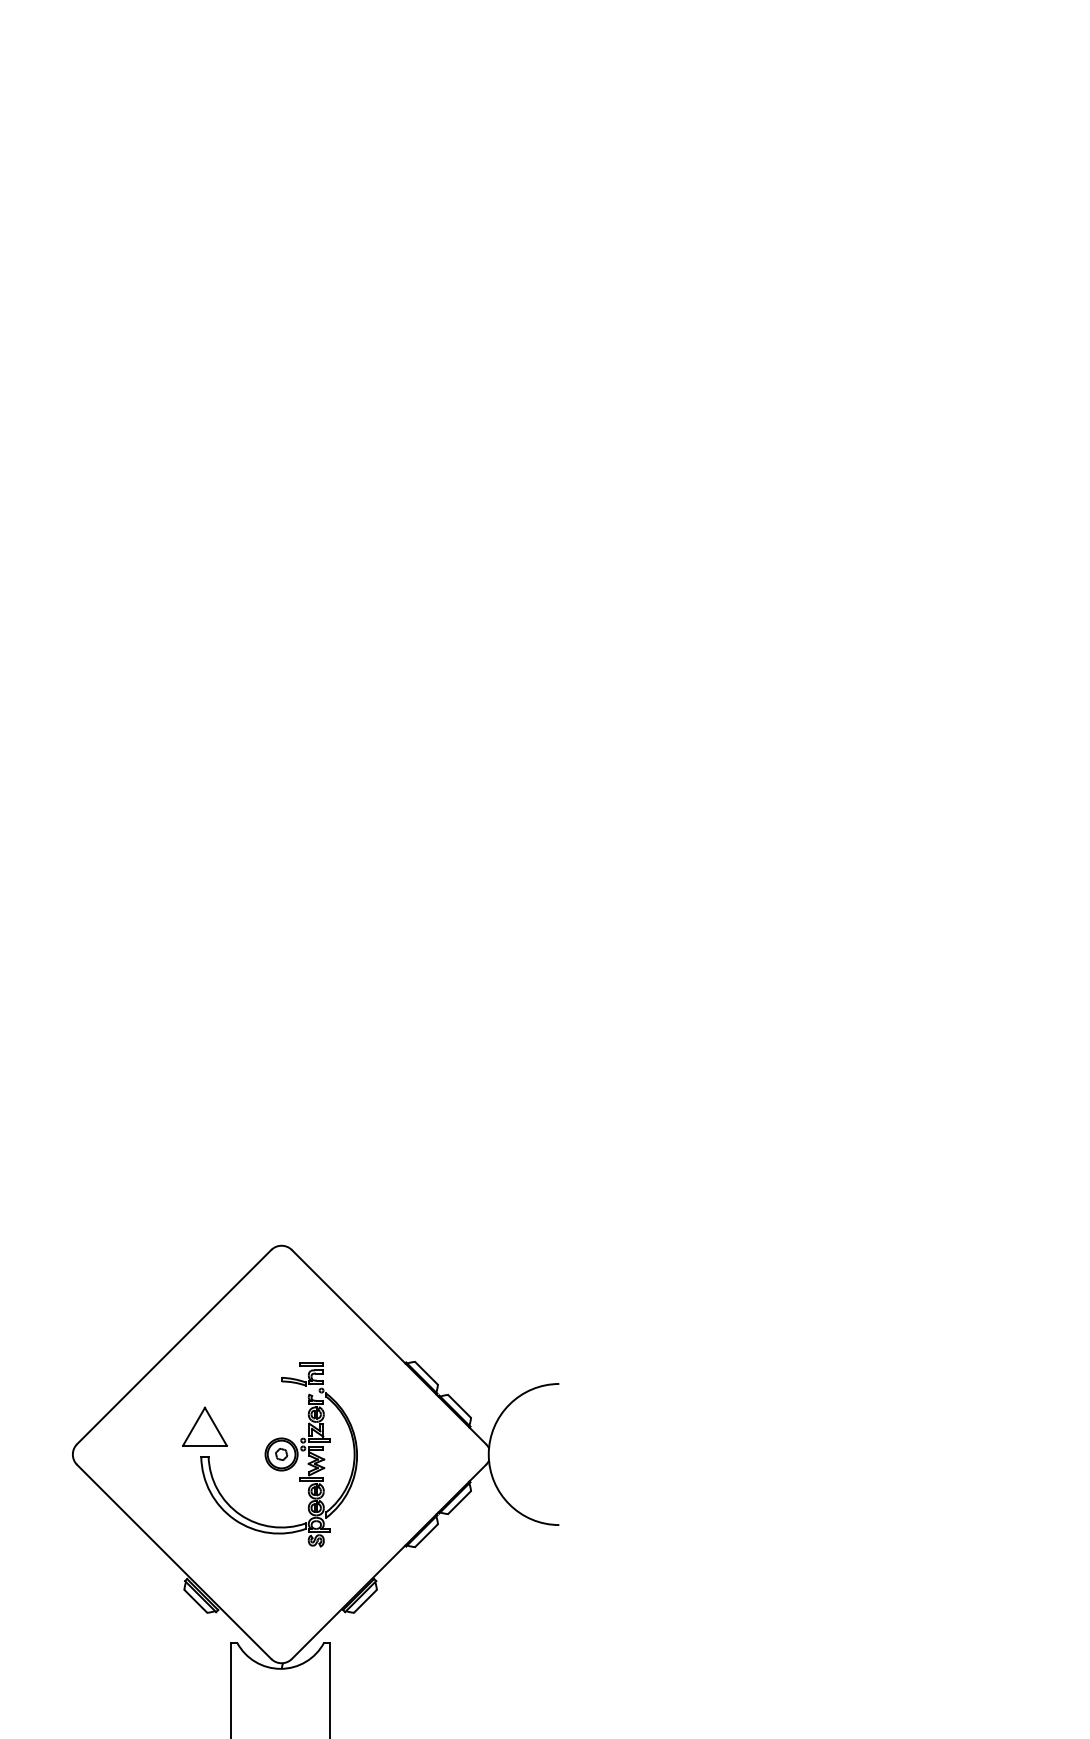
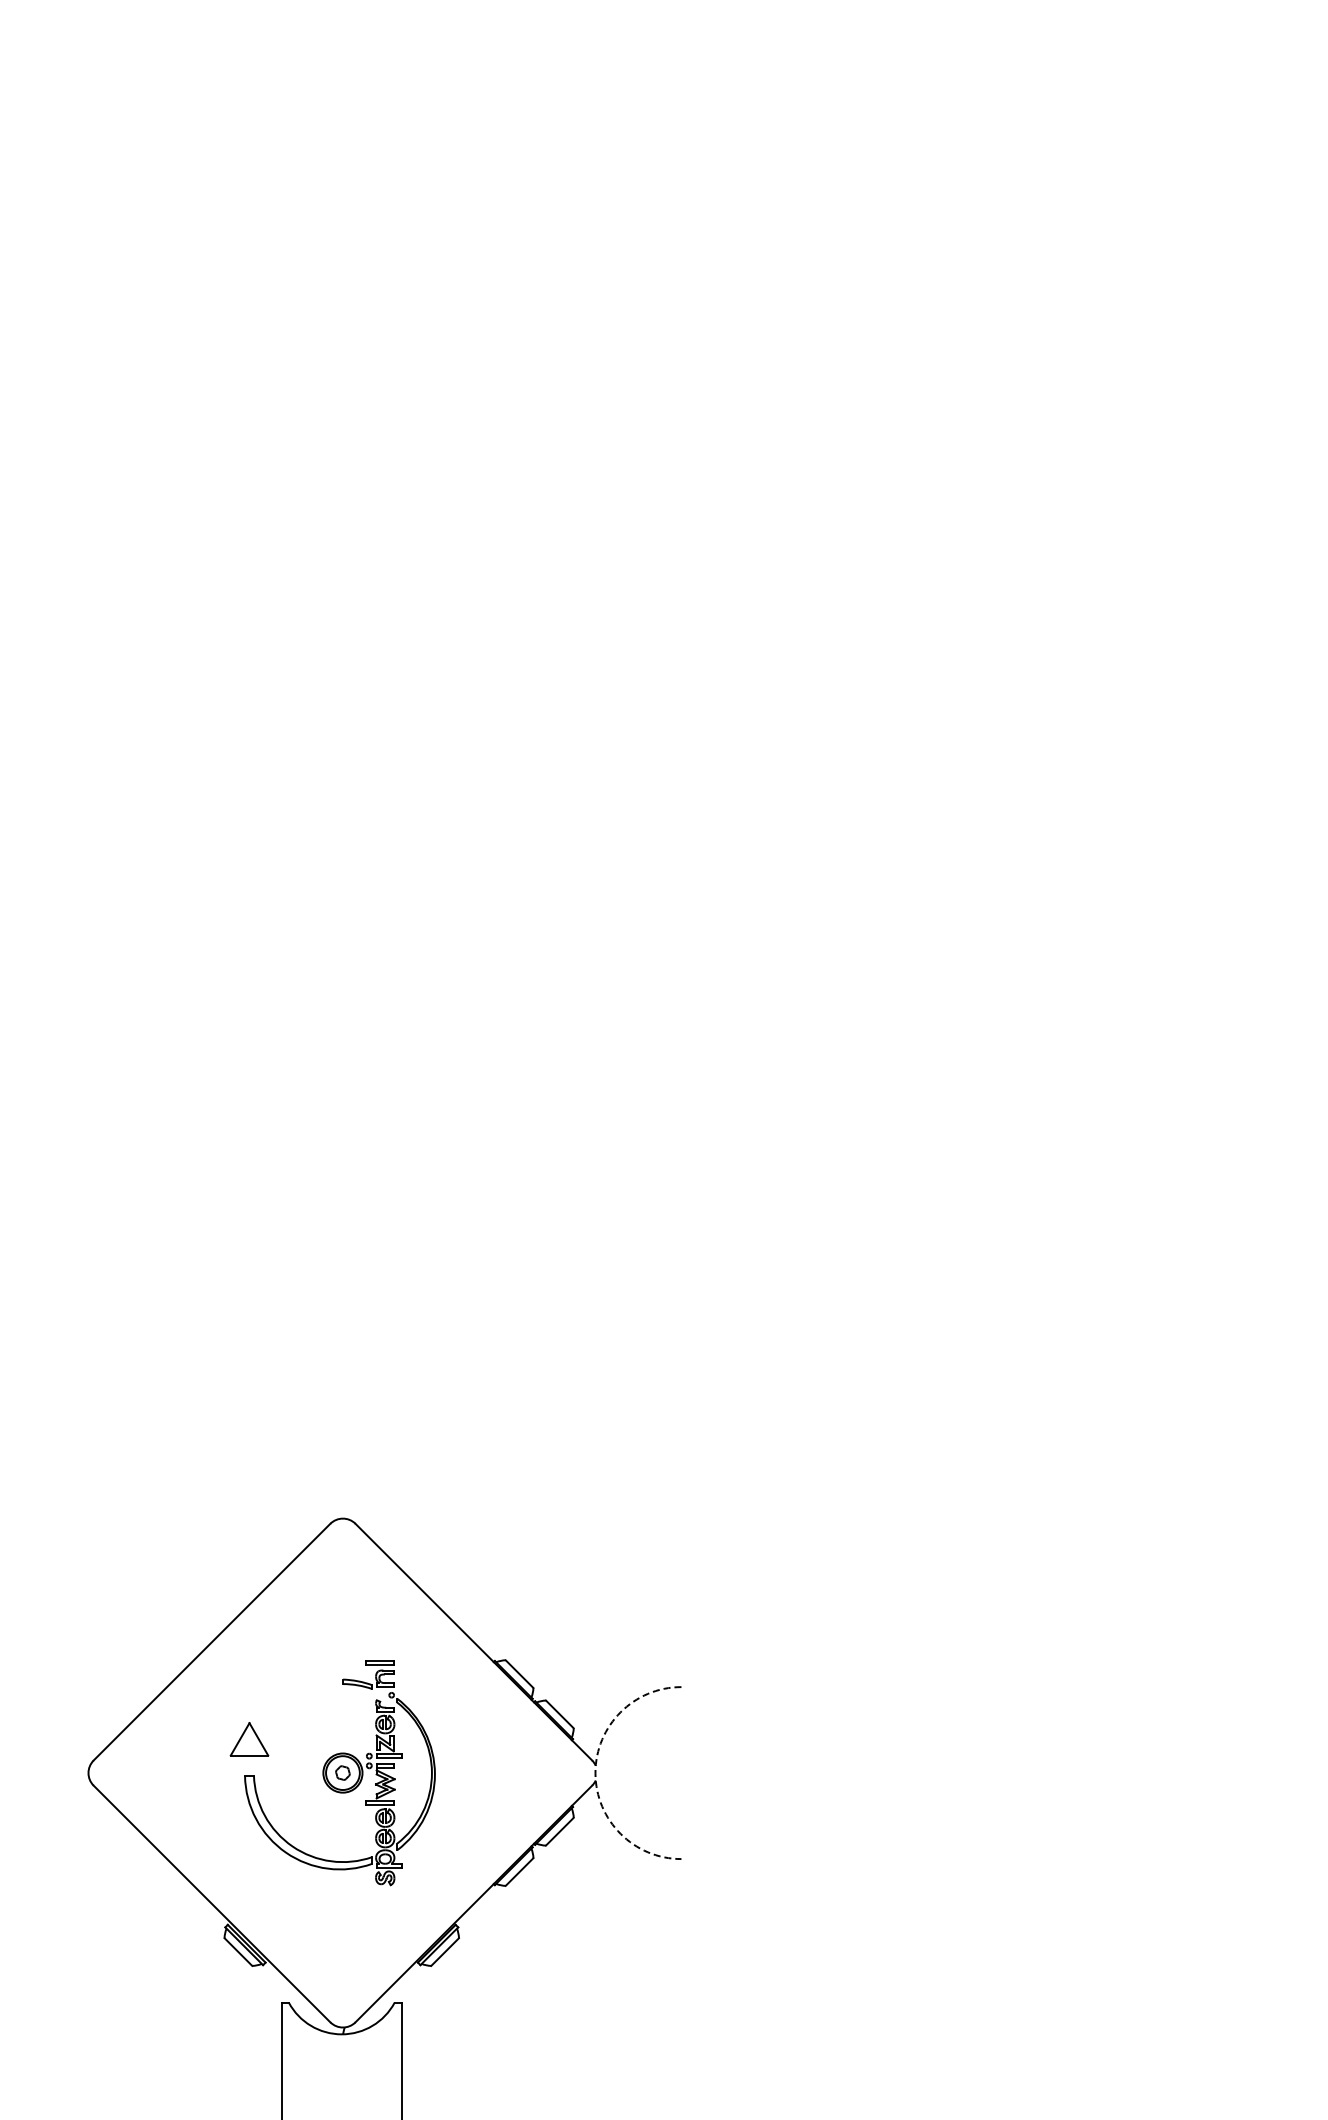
part: (204, 1426) -> (249, 1739), size x0.7
arc: (488, 1454) -> (595, 1773), solid -> dashed

